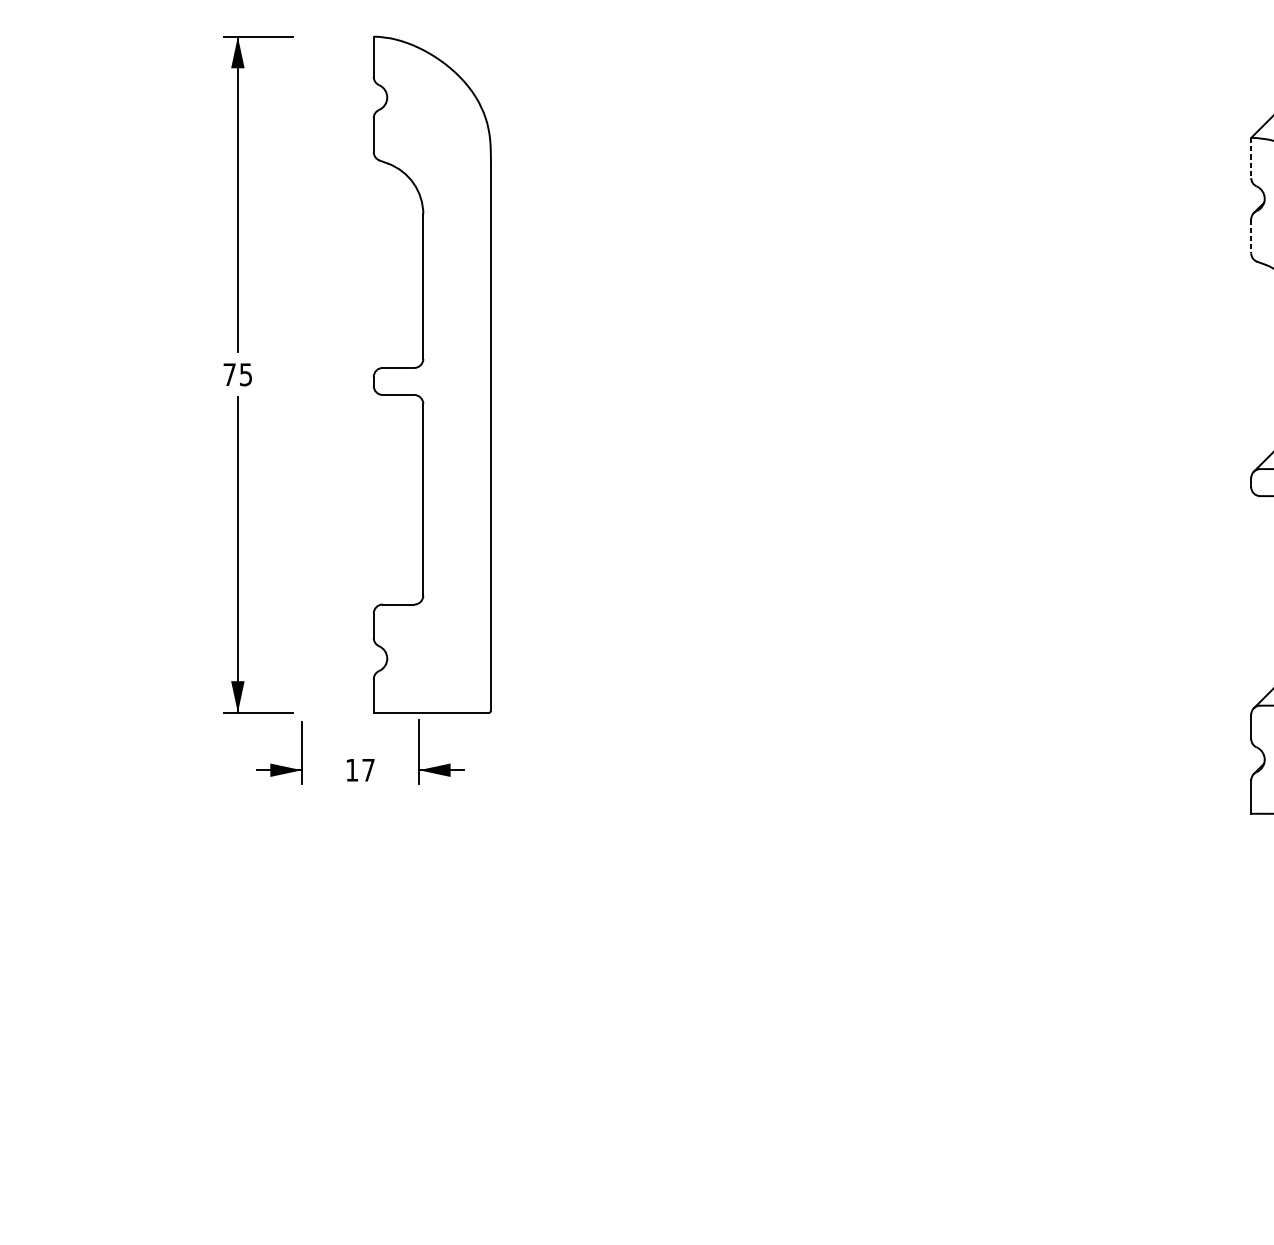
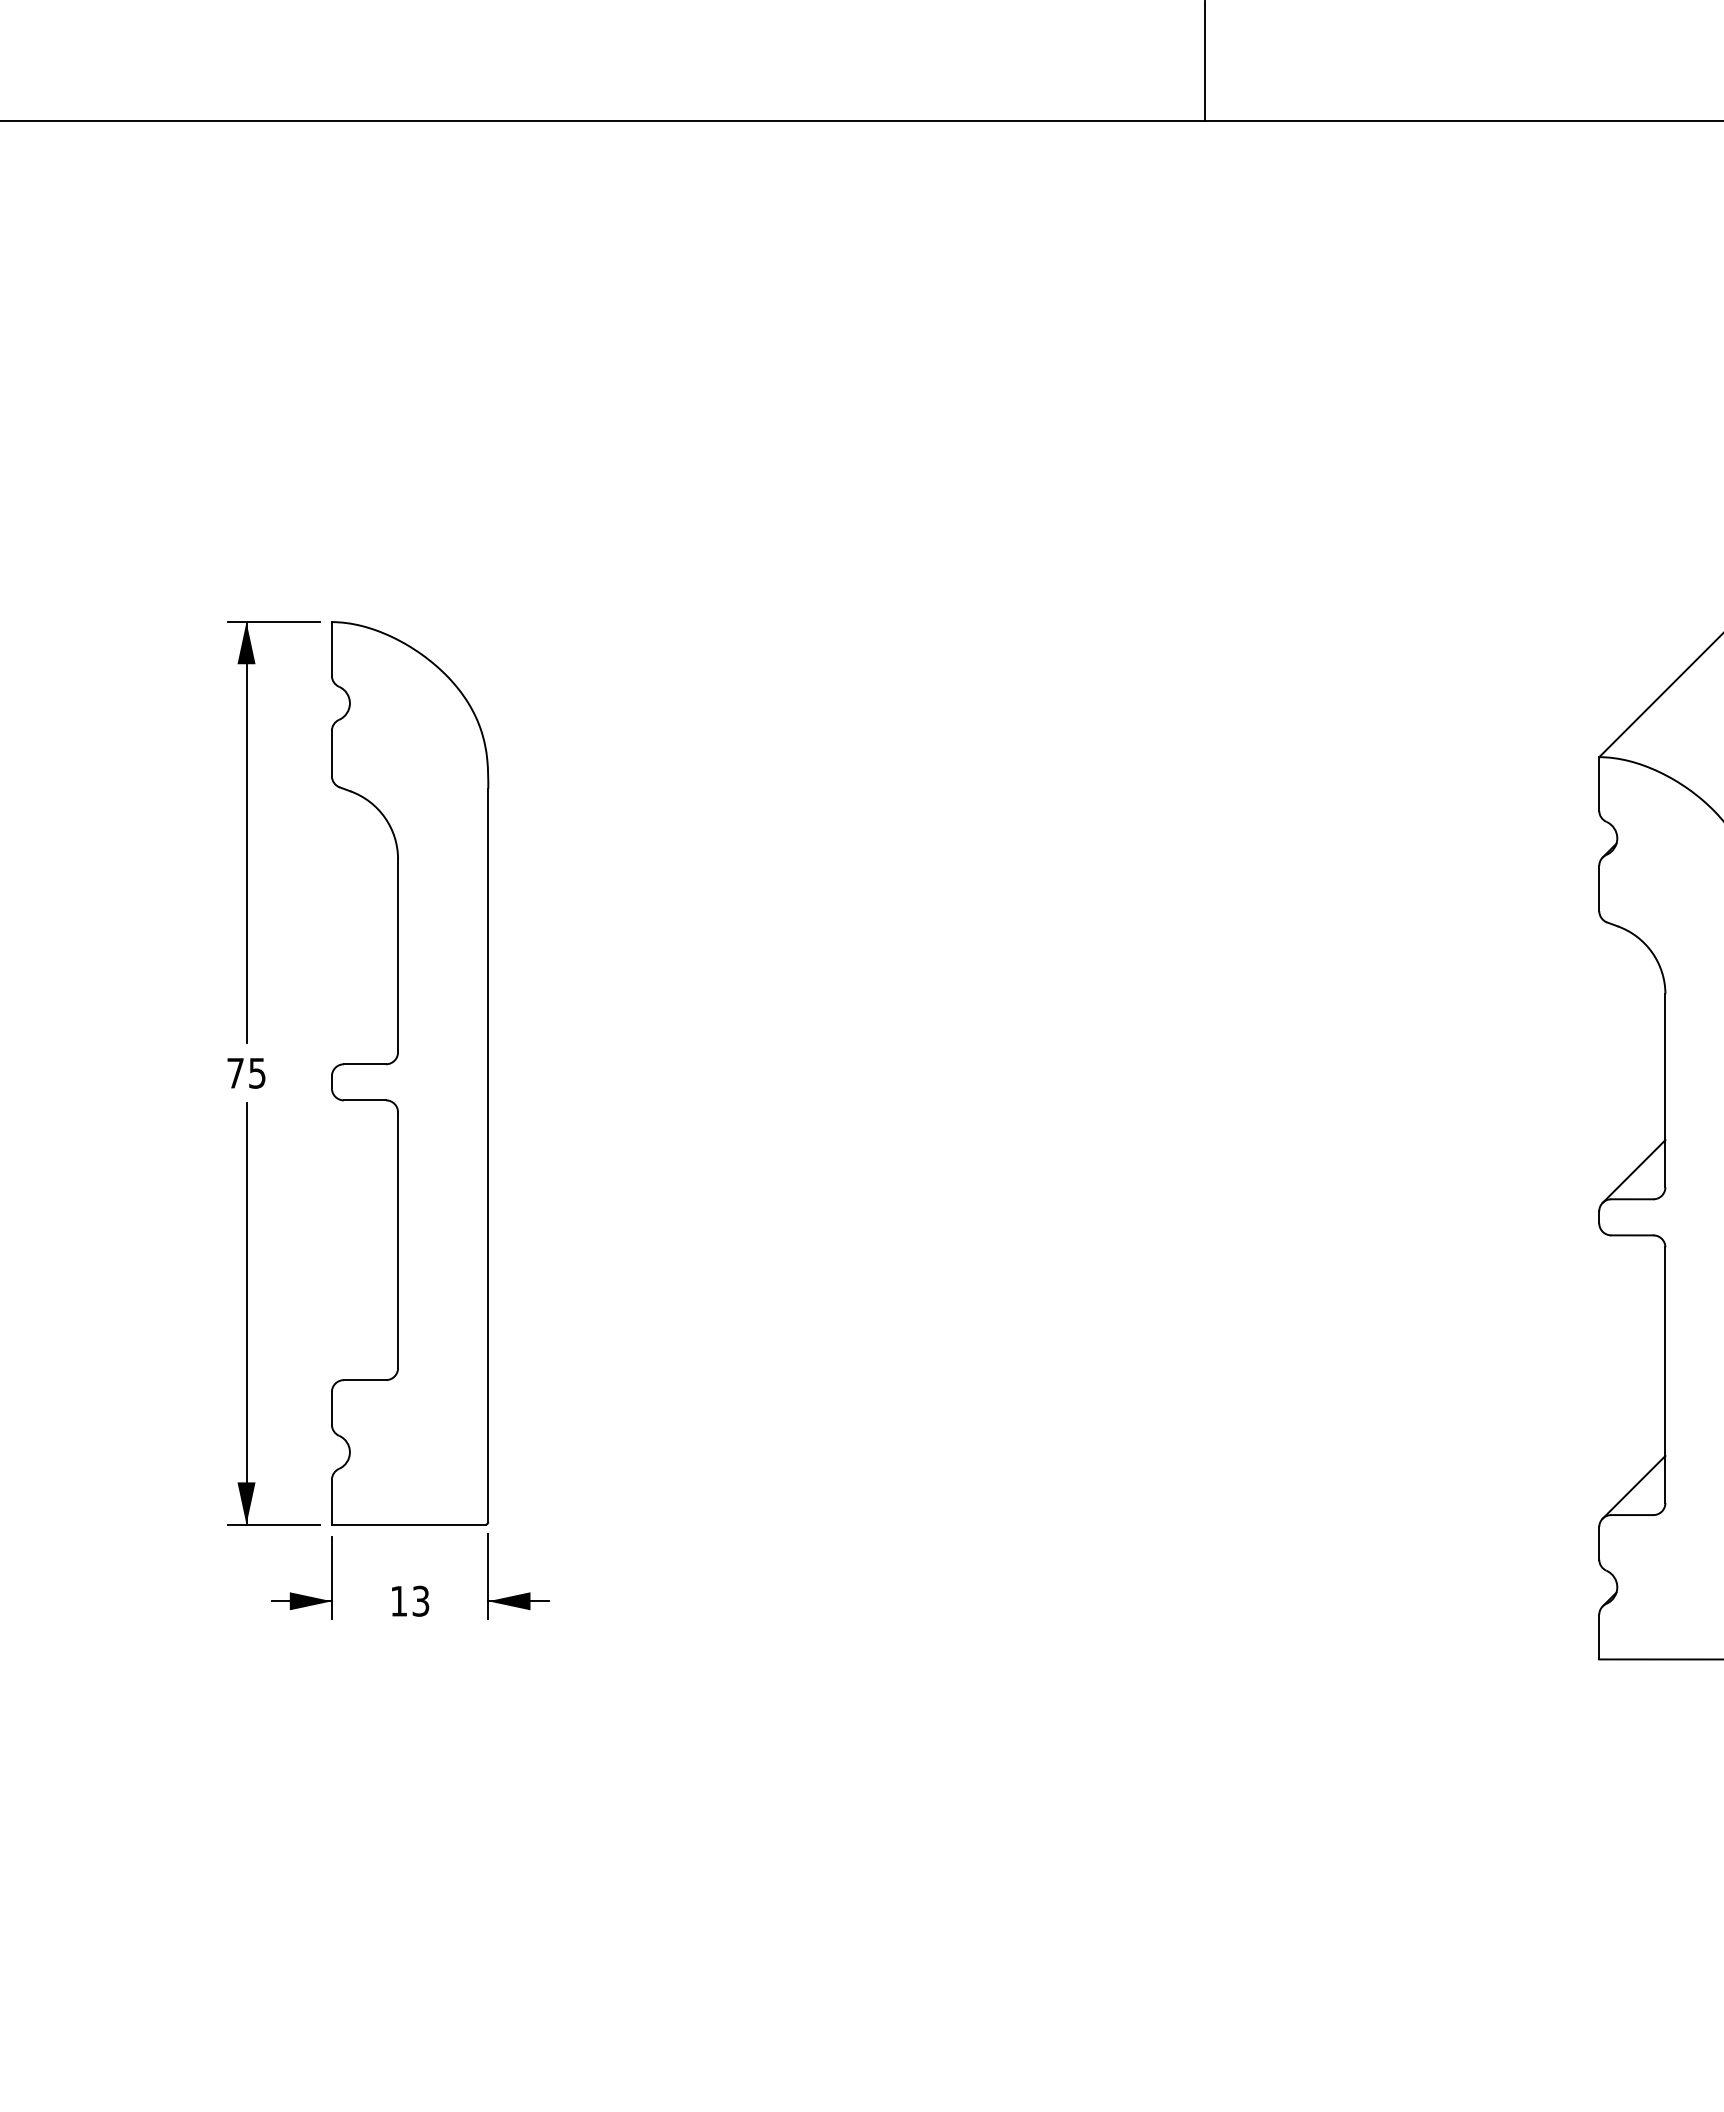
line: (1251, 157) -> (1599, 783), dashed -> solid
line: (1251, 236) -> (1599, 888), dashed -> solid
part: (432, 374) -> (410, 1073), moved
text: (368, 769) -> (420, 1600), 17 -> 13

